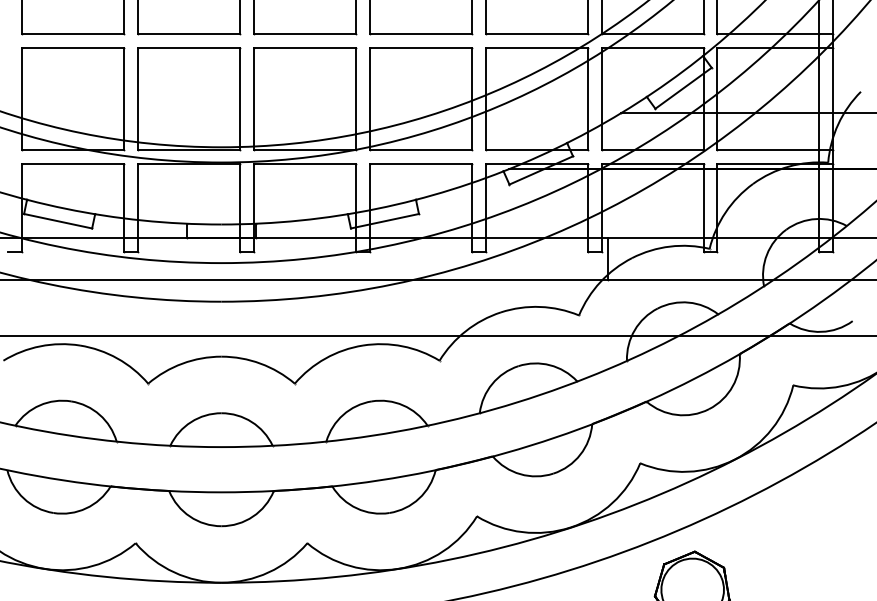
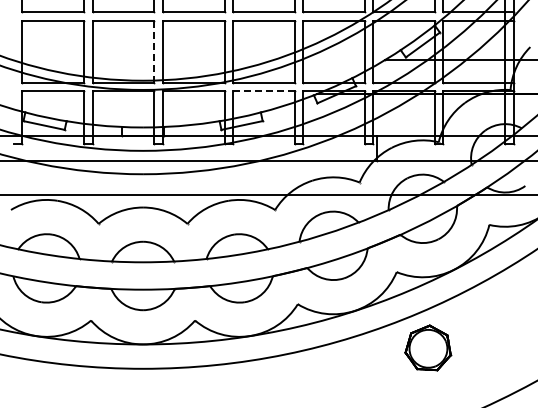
line: (240, 99) -> (154, 51), solid -> dashed
line: (420, 165) -> (263, 91), solid -> dashed

